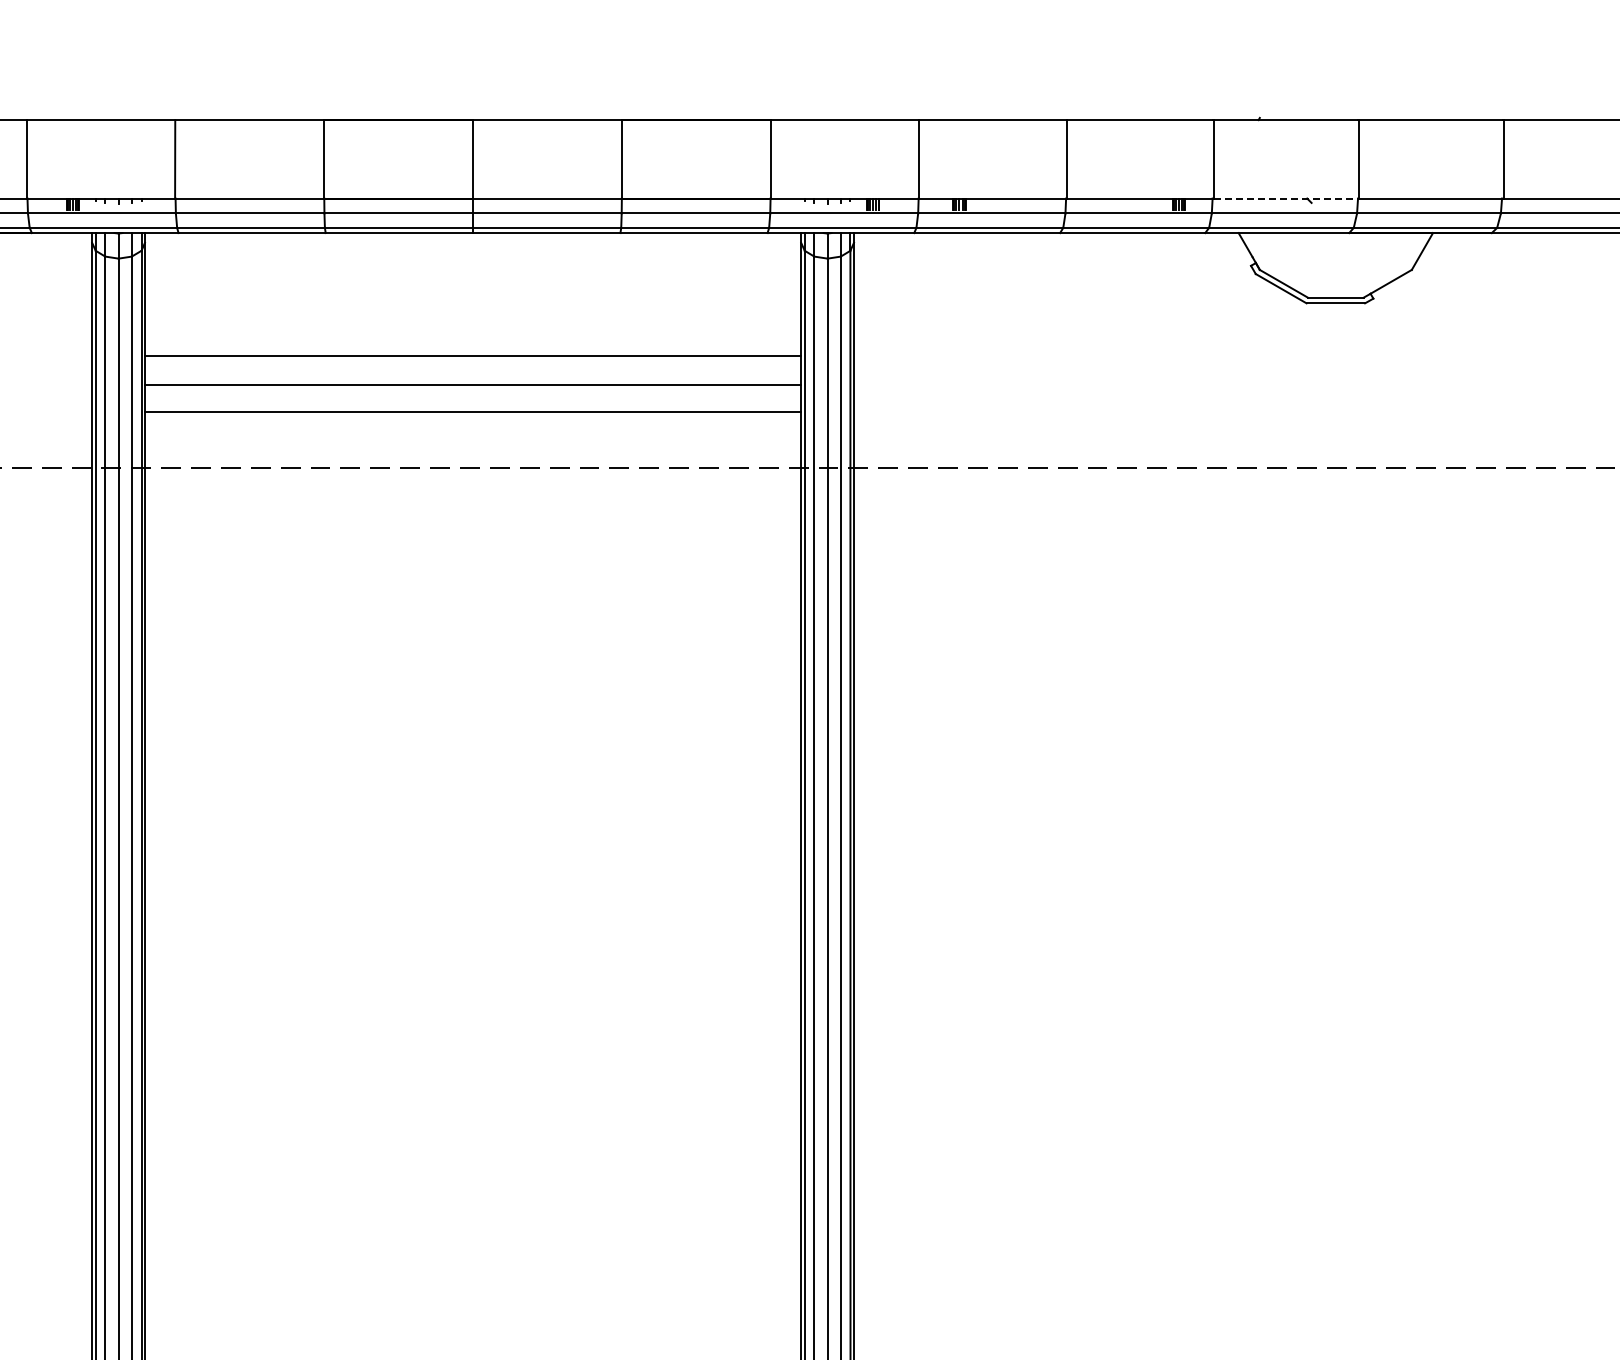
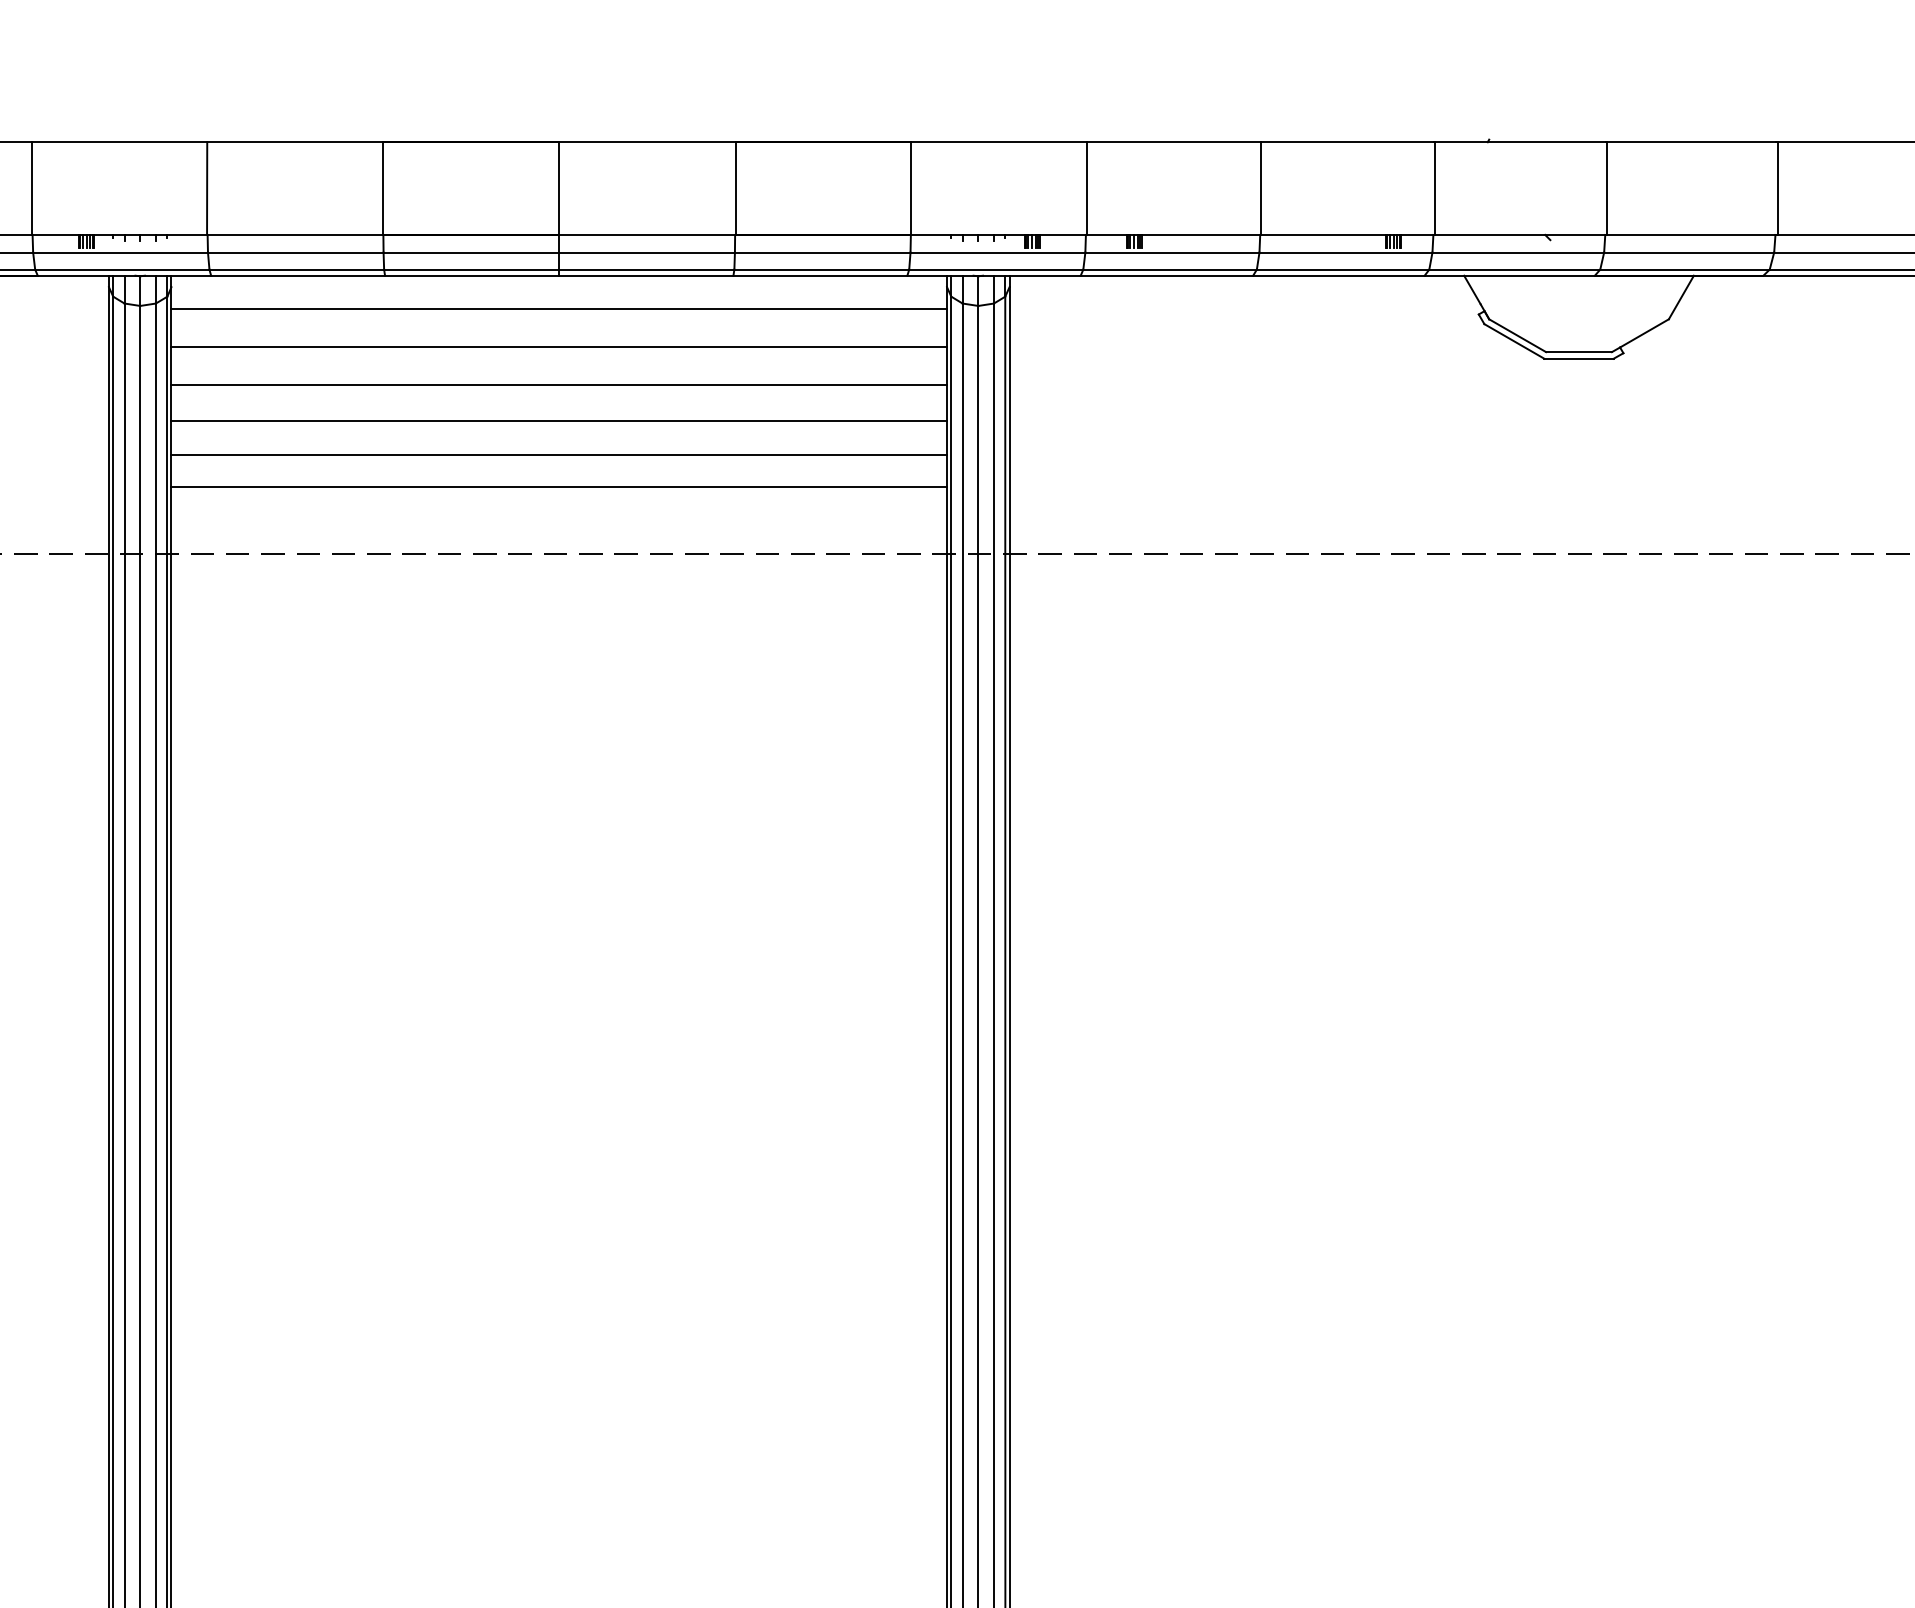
line: (1286, 198) -> (1520, 234), dashed -> solid
line: (473, 261) -> (559, 309), added
line: (473, 293) -> (559, 347), added
line: (473, 325) -> (559, 384), added

